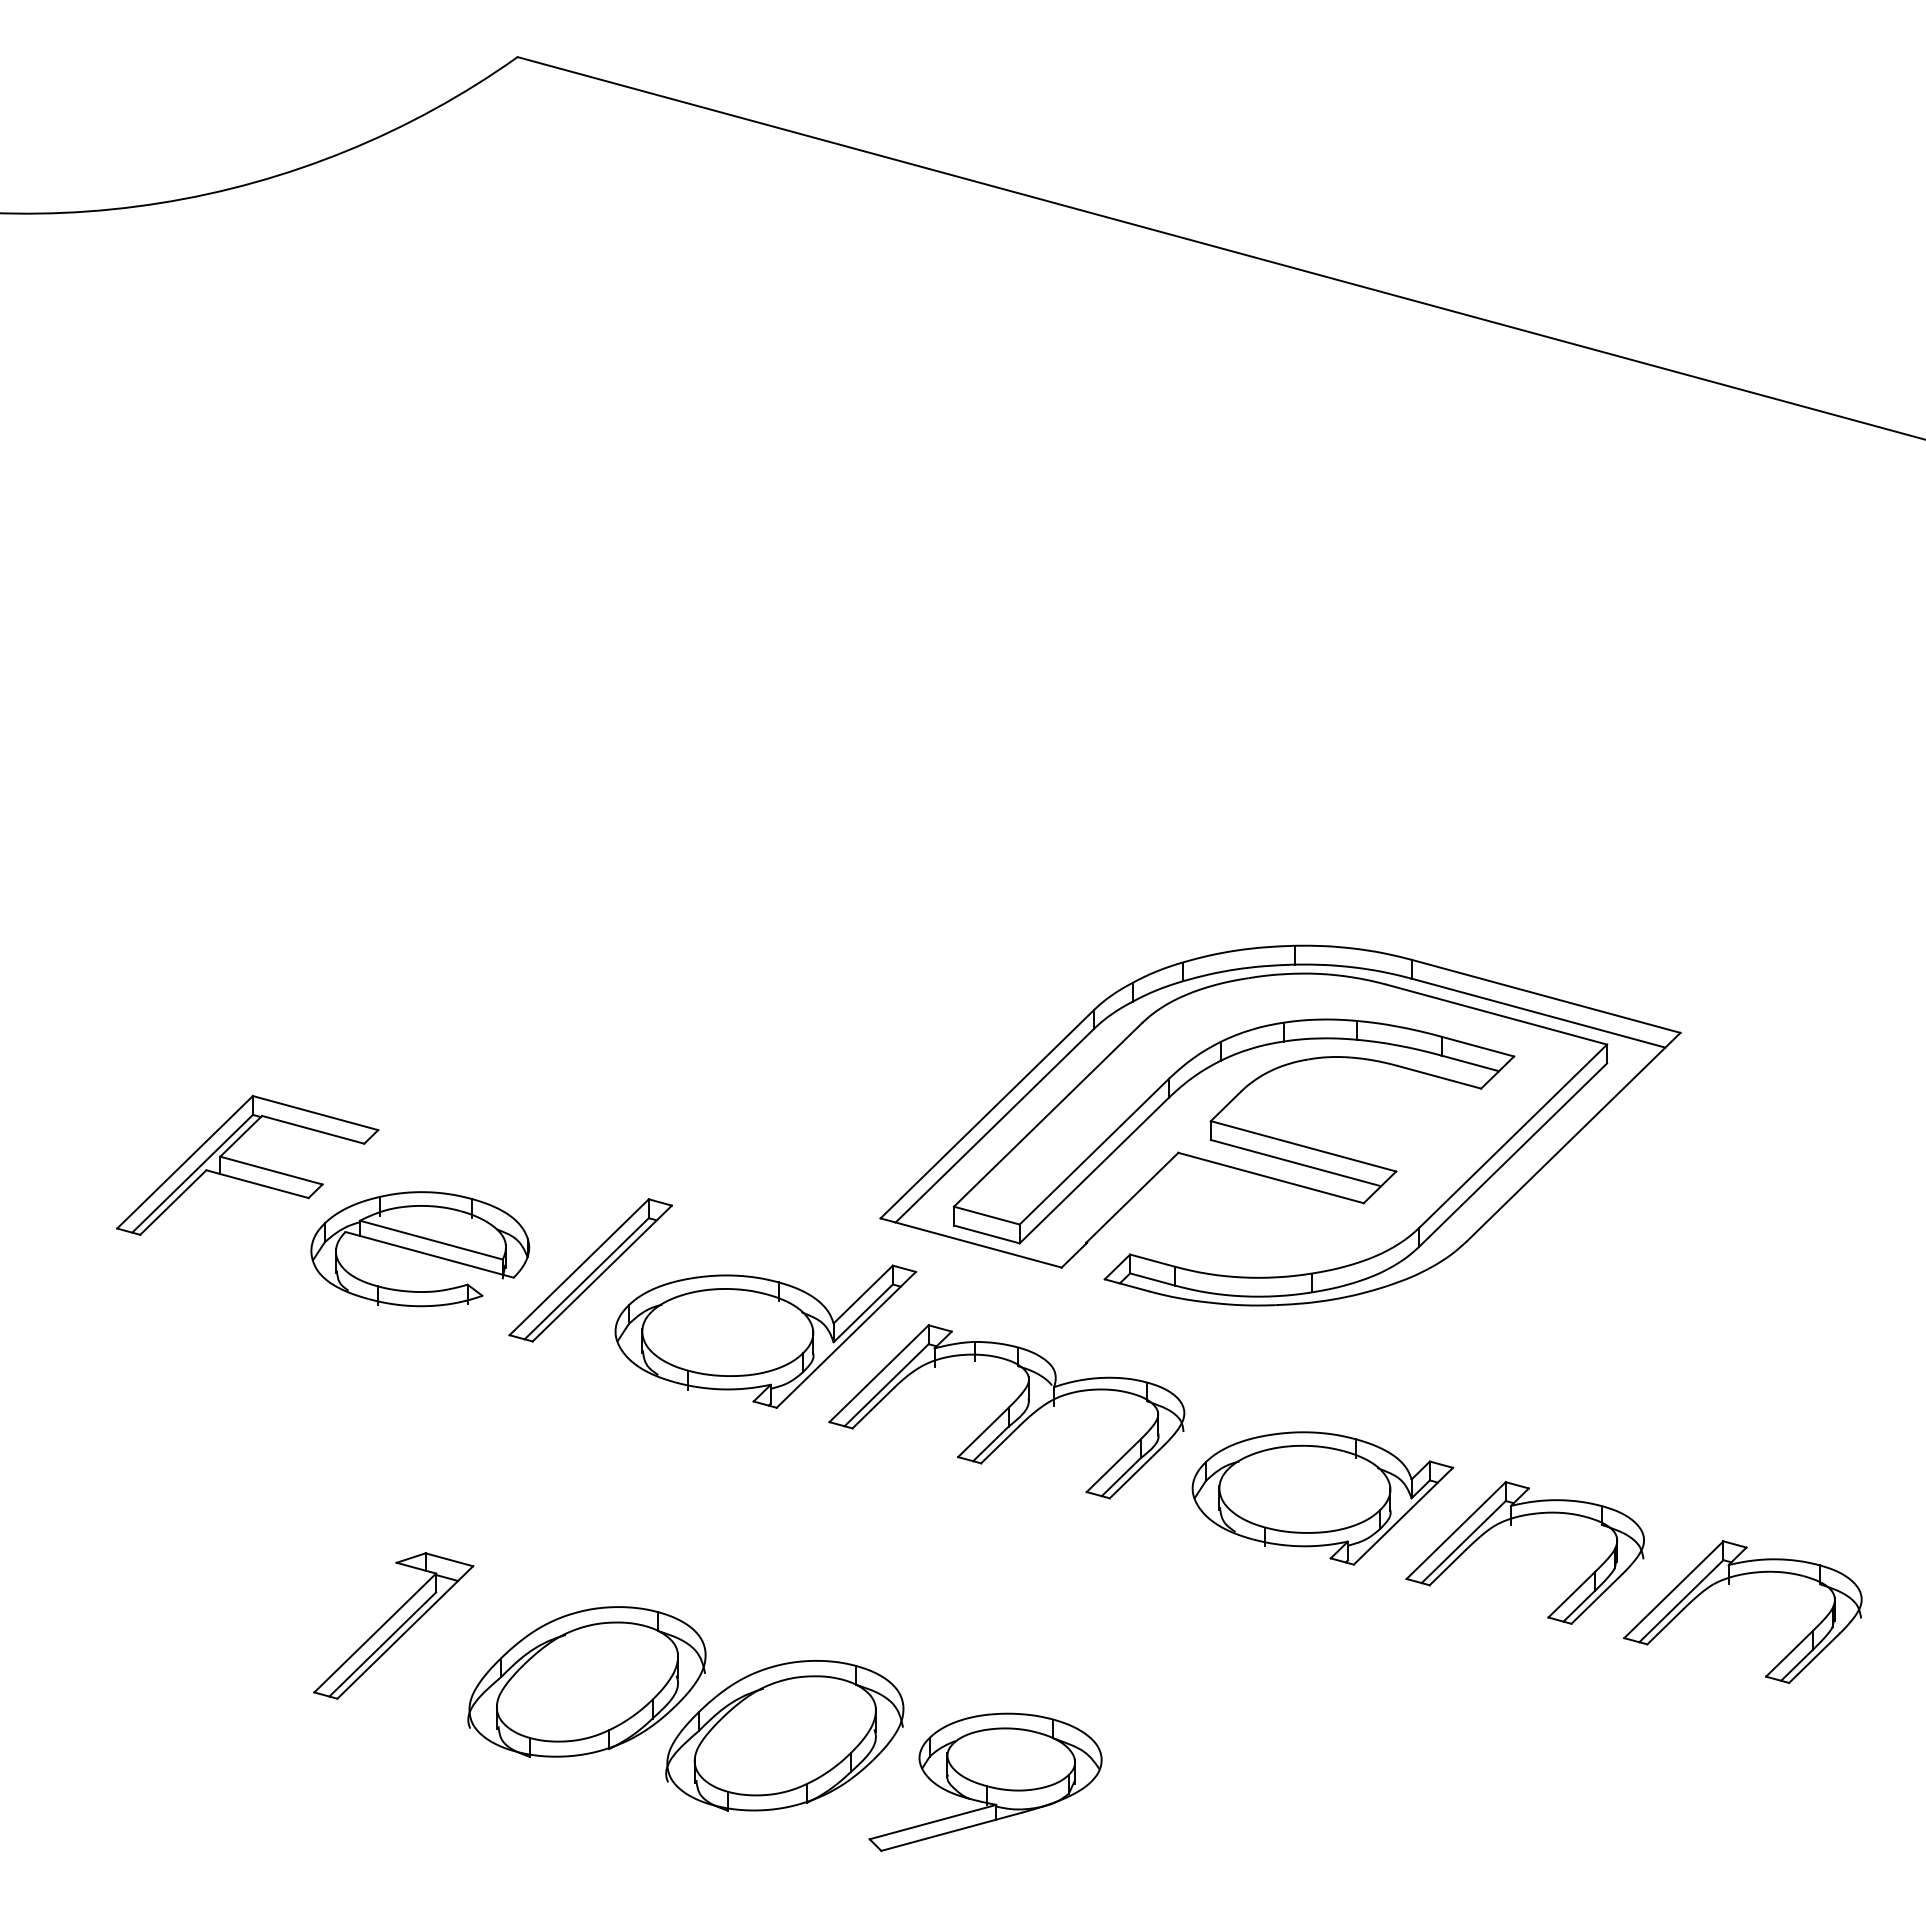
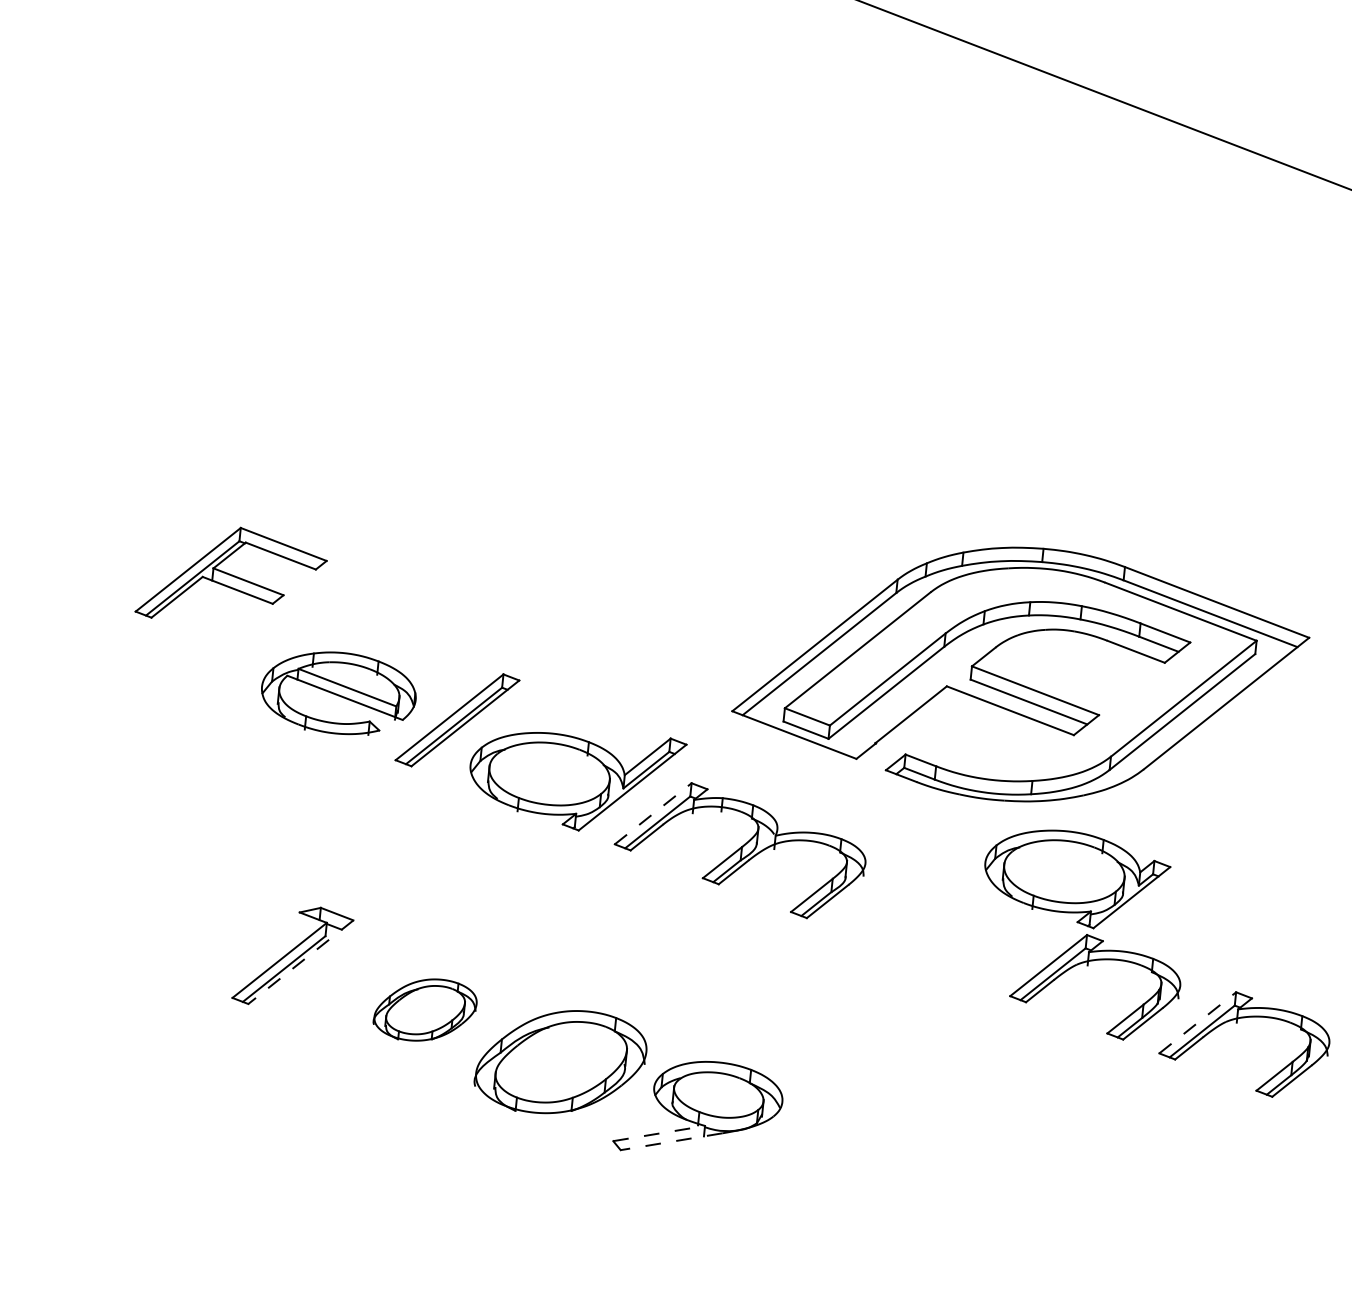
part: (1275, 1137) -> (1016, 682), moved
part: (247, 1165) -> (232, 576), moved
line: (879, 1373) -> (653, 813), solid -> dashed
part: (1322, 1498) -> (1076, 879), moved
line: (1674, 1589) -> (1198, 1022), solid -> dashed
line: (405, 1632) -> (301, 962), solid -> dashed
part: (586, 1681) -> (425, 1009), size x0.6
line: (933, 1822) -> (659, 1133), solid -> dashed
line: (951, 1831) -> (671, 1141), solid -> dashed

